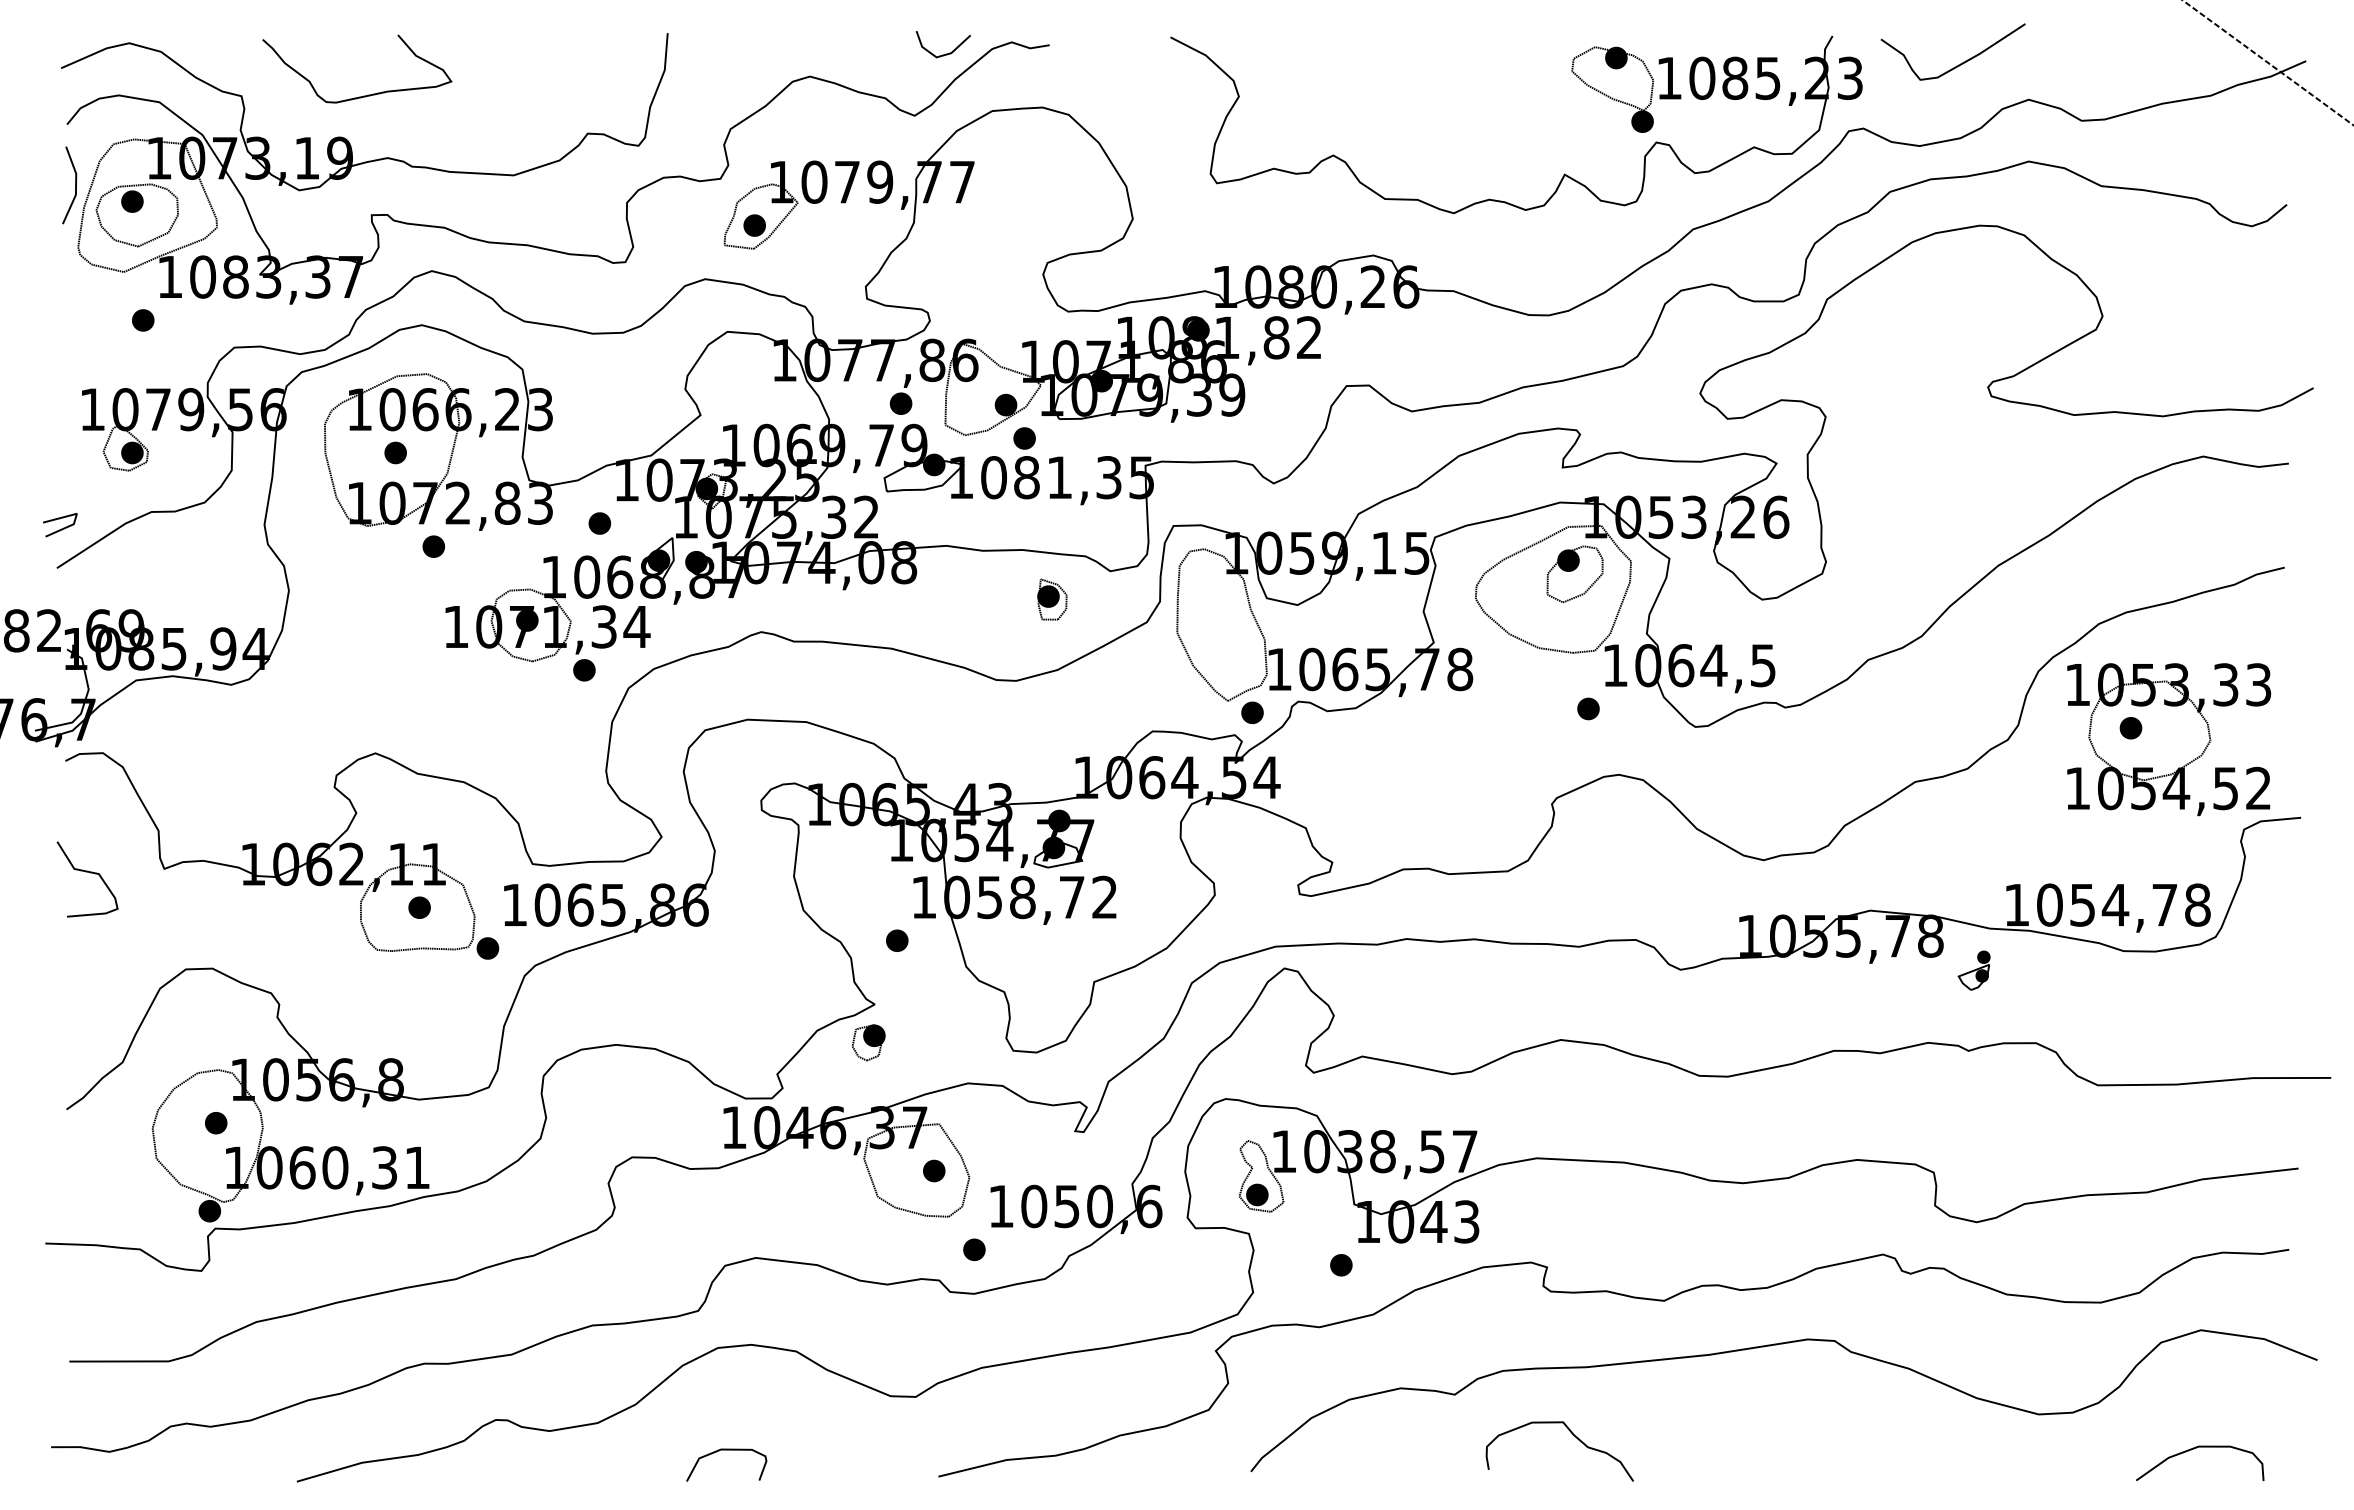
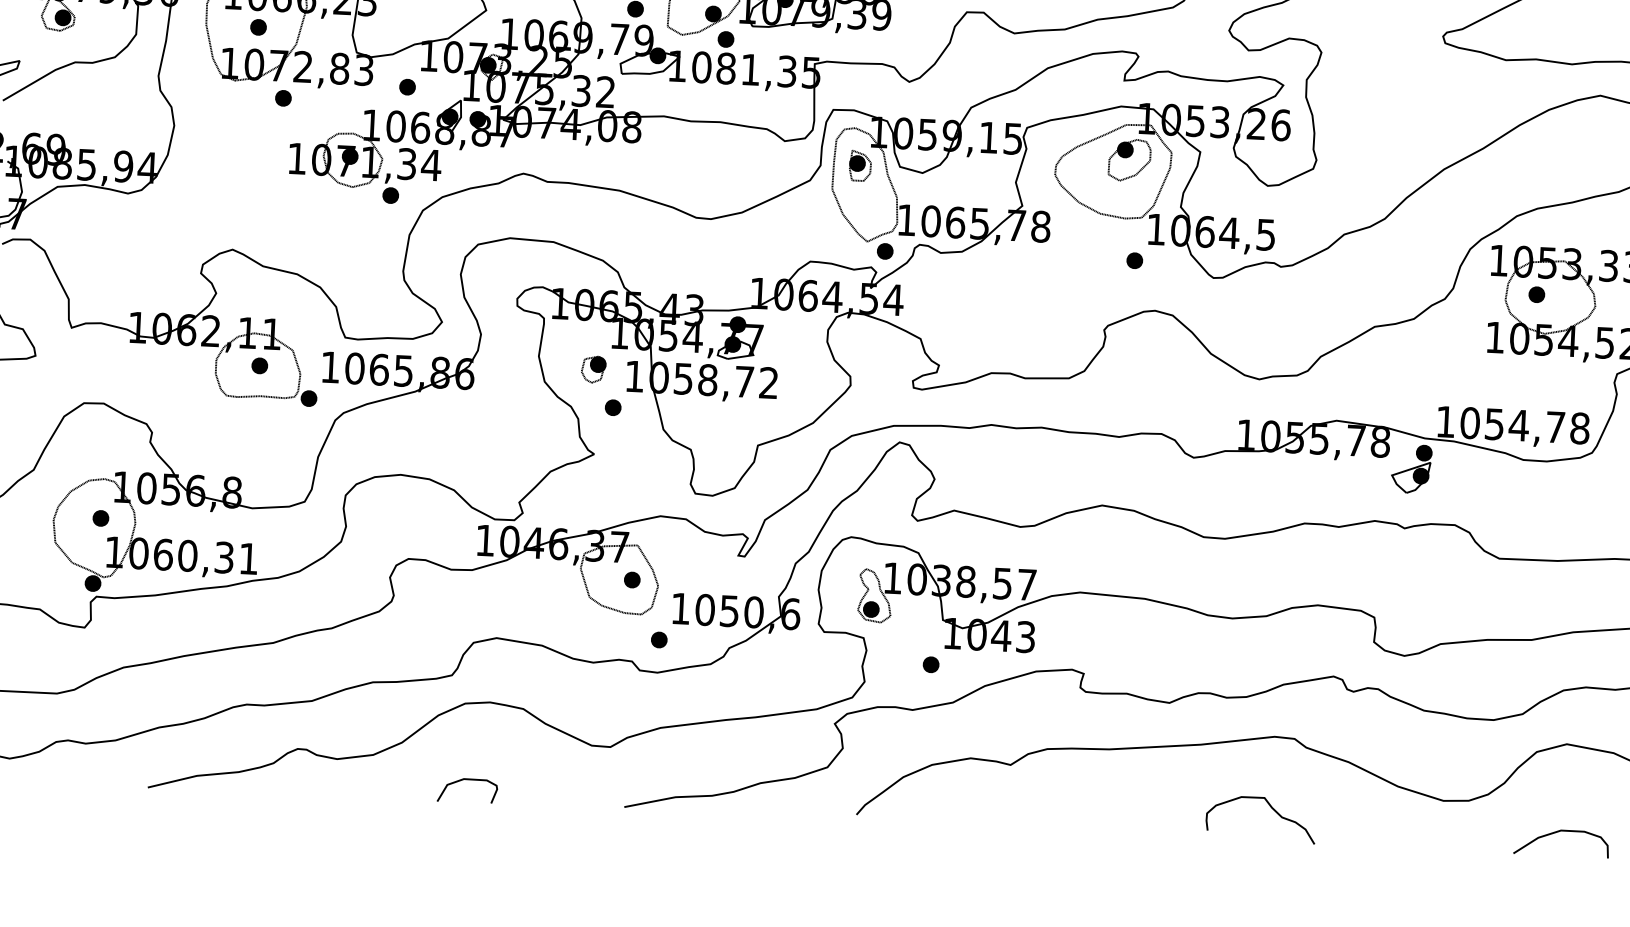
part: (1052, 599) -> (860, 165), moved
part: (1974, 970) -> (1411, 468), size x1.67
part: (868, 1042) -> (593, 369), moved
curve: (1574, 1436) -> (1272, 808), moved

